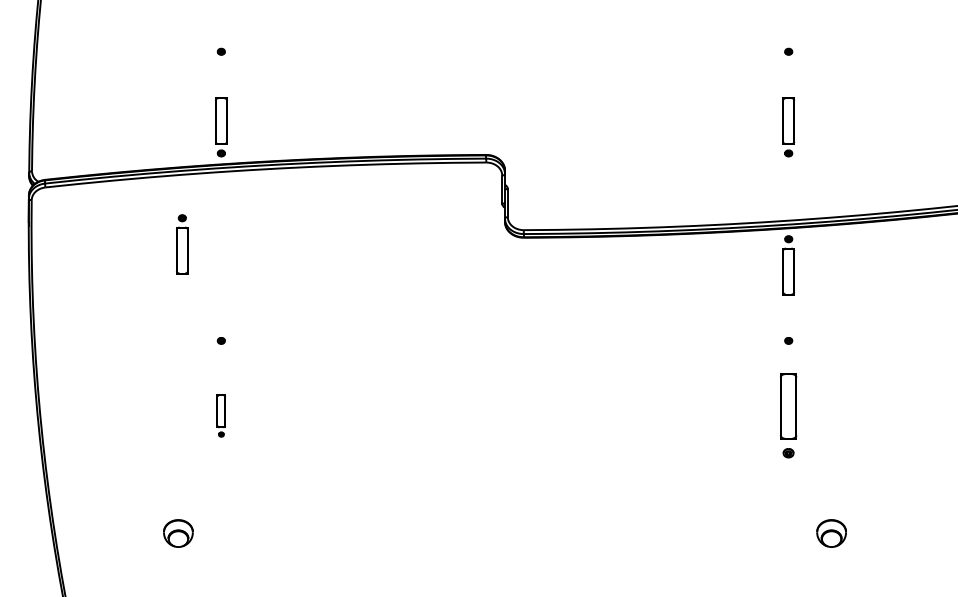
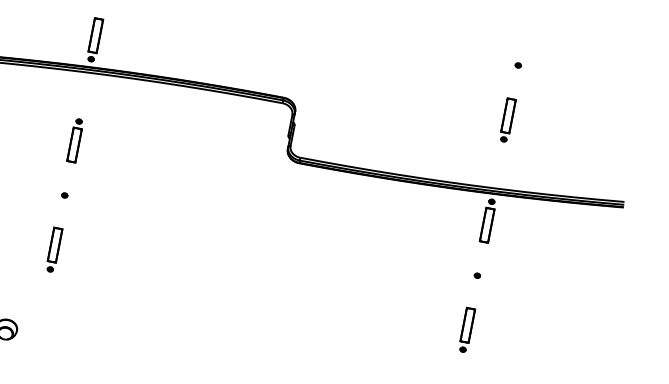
part: (182, 244) -> (75, 140), moved
part: (221, 415) -> (54, 249), size x1.43
part: (788, 415) -> (466, 329), size x0.71

